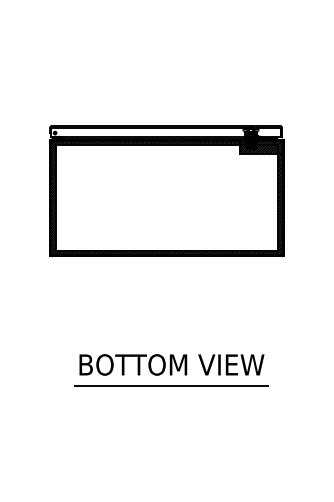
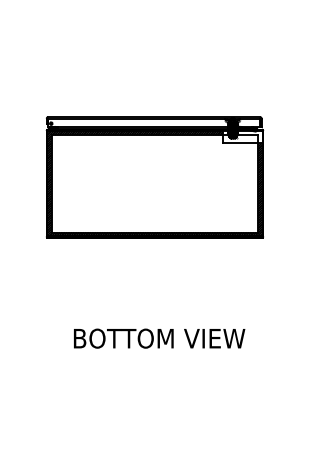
hatch: (261, 146) -> (242, 136), removed
line: (171, 385) -> (159, 357), removed

